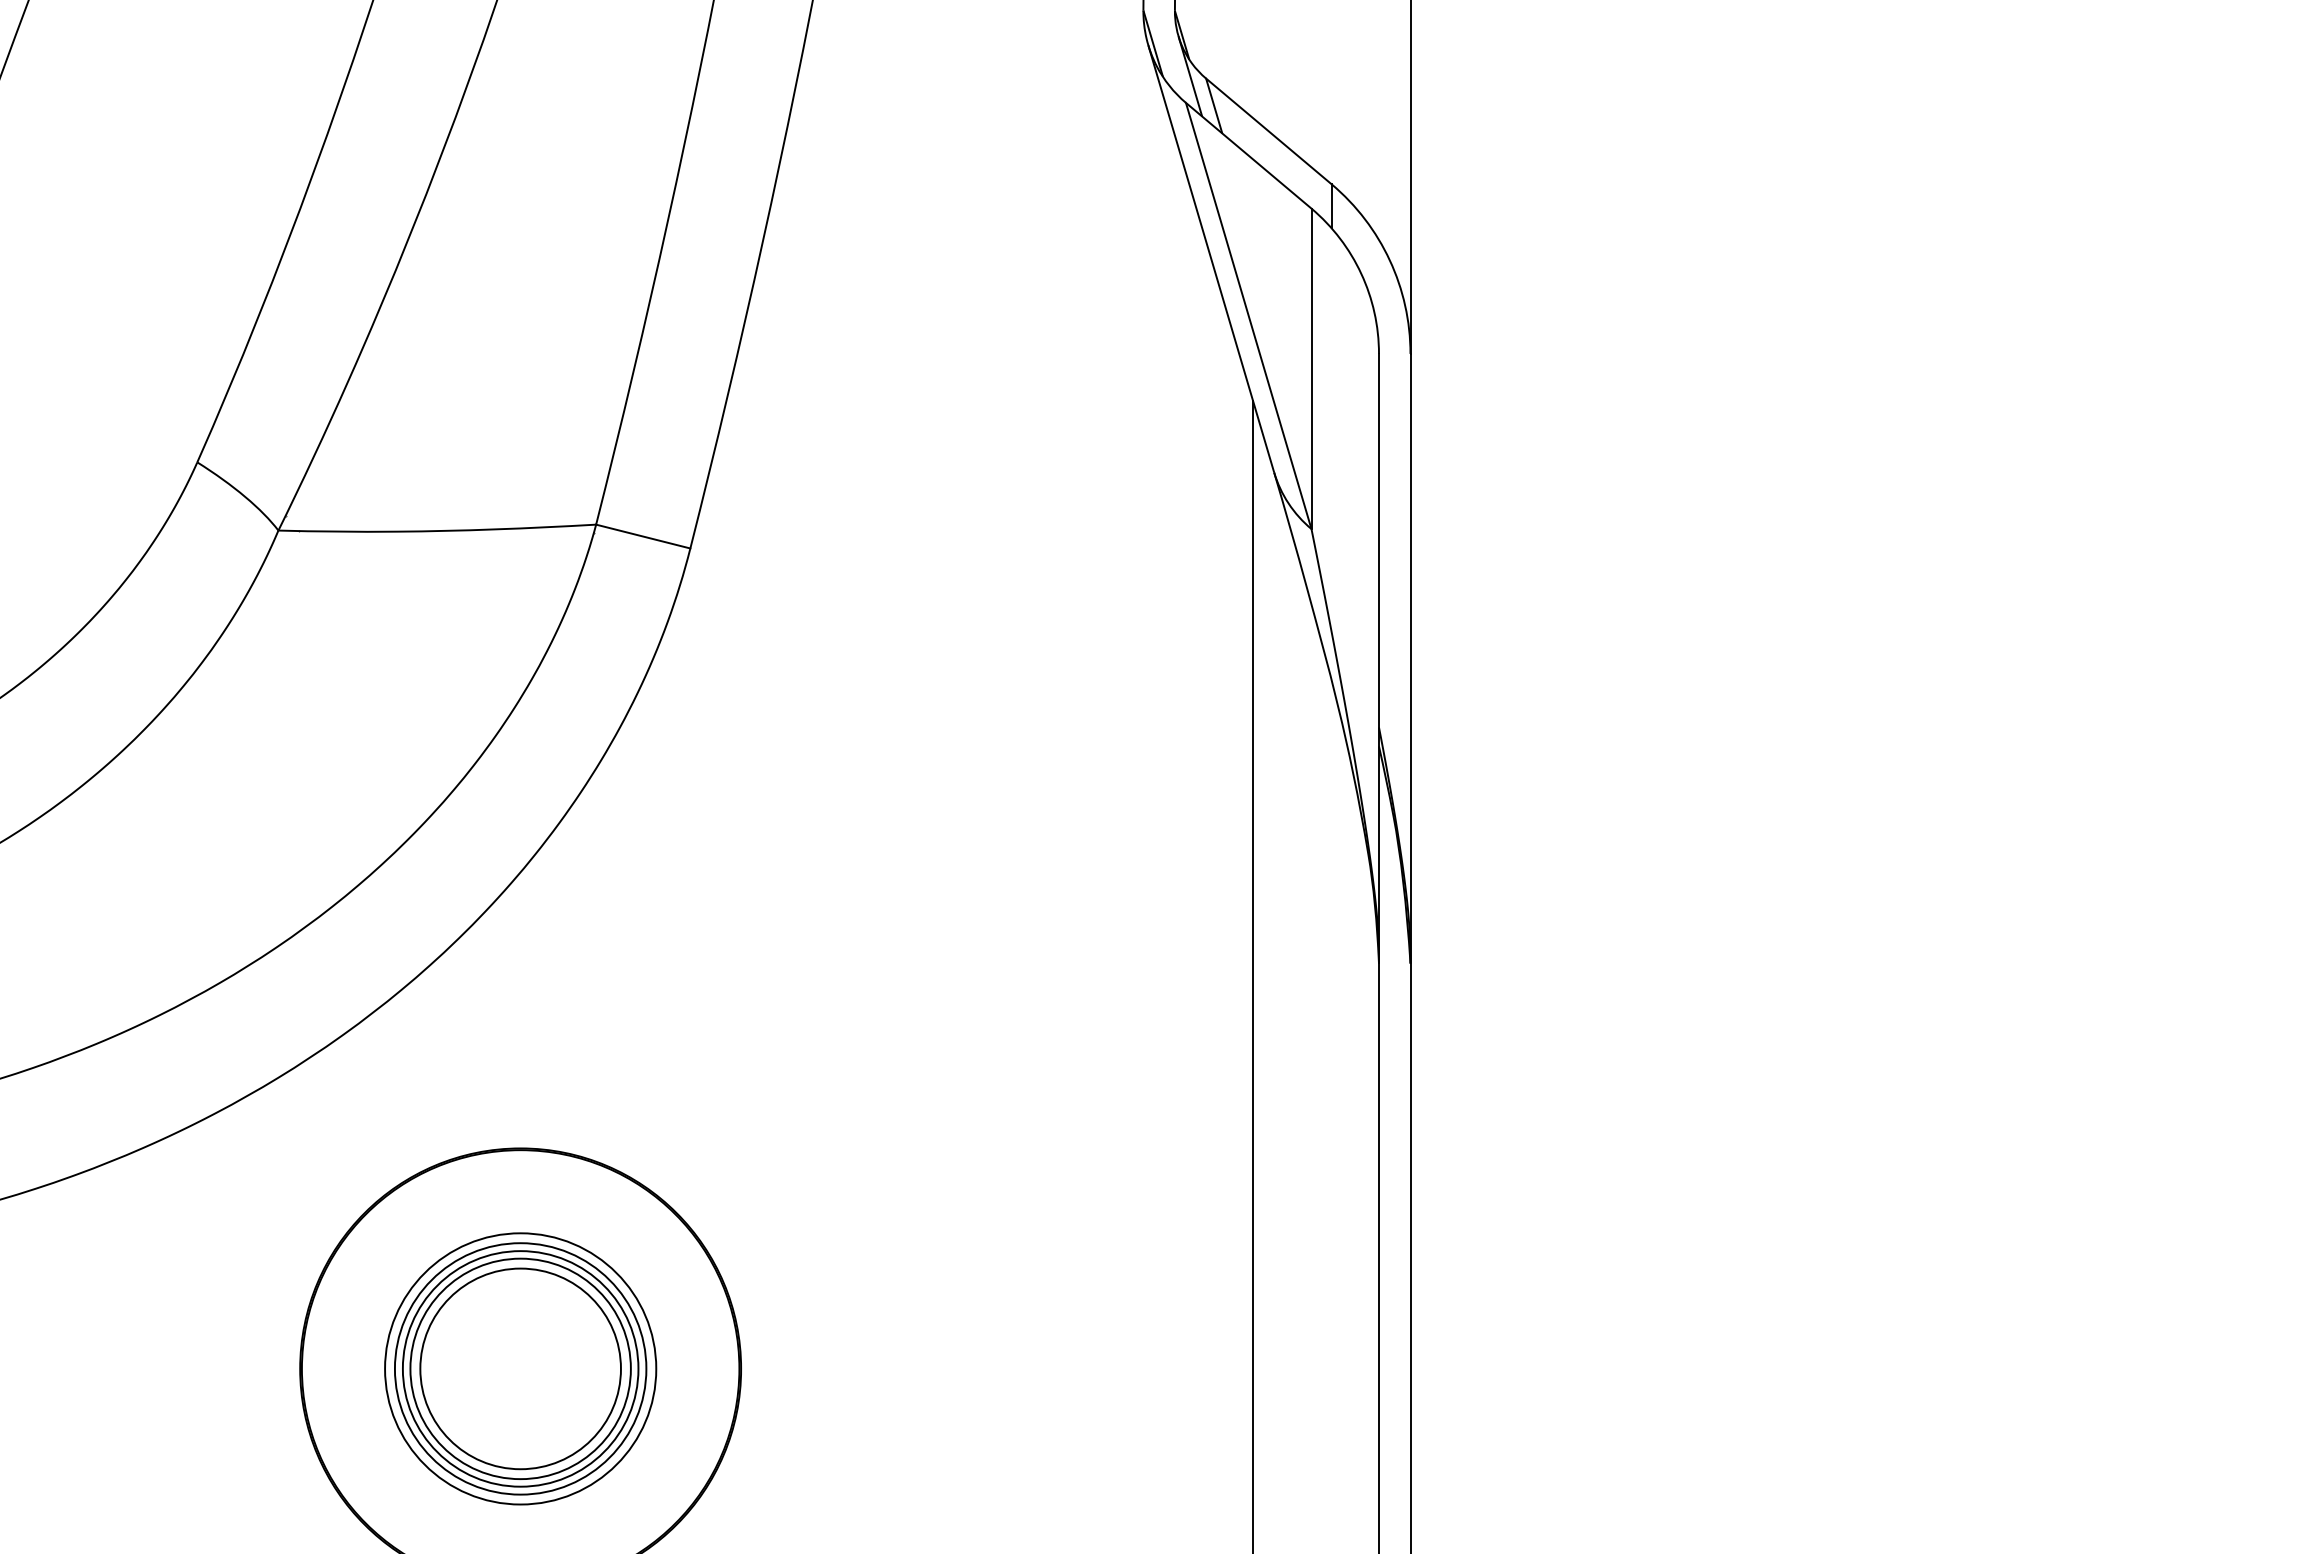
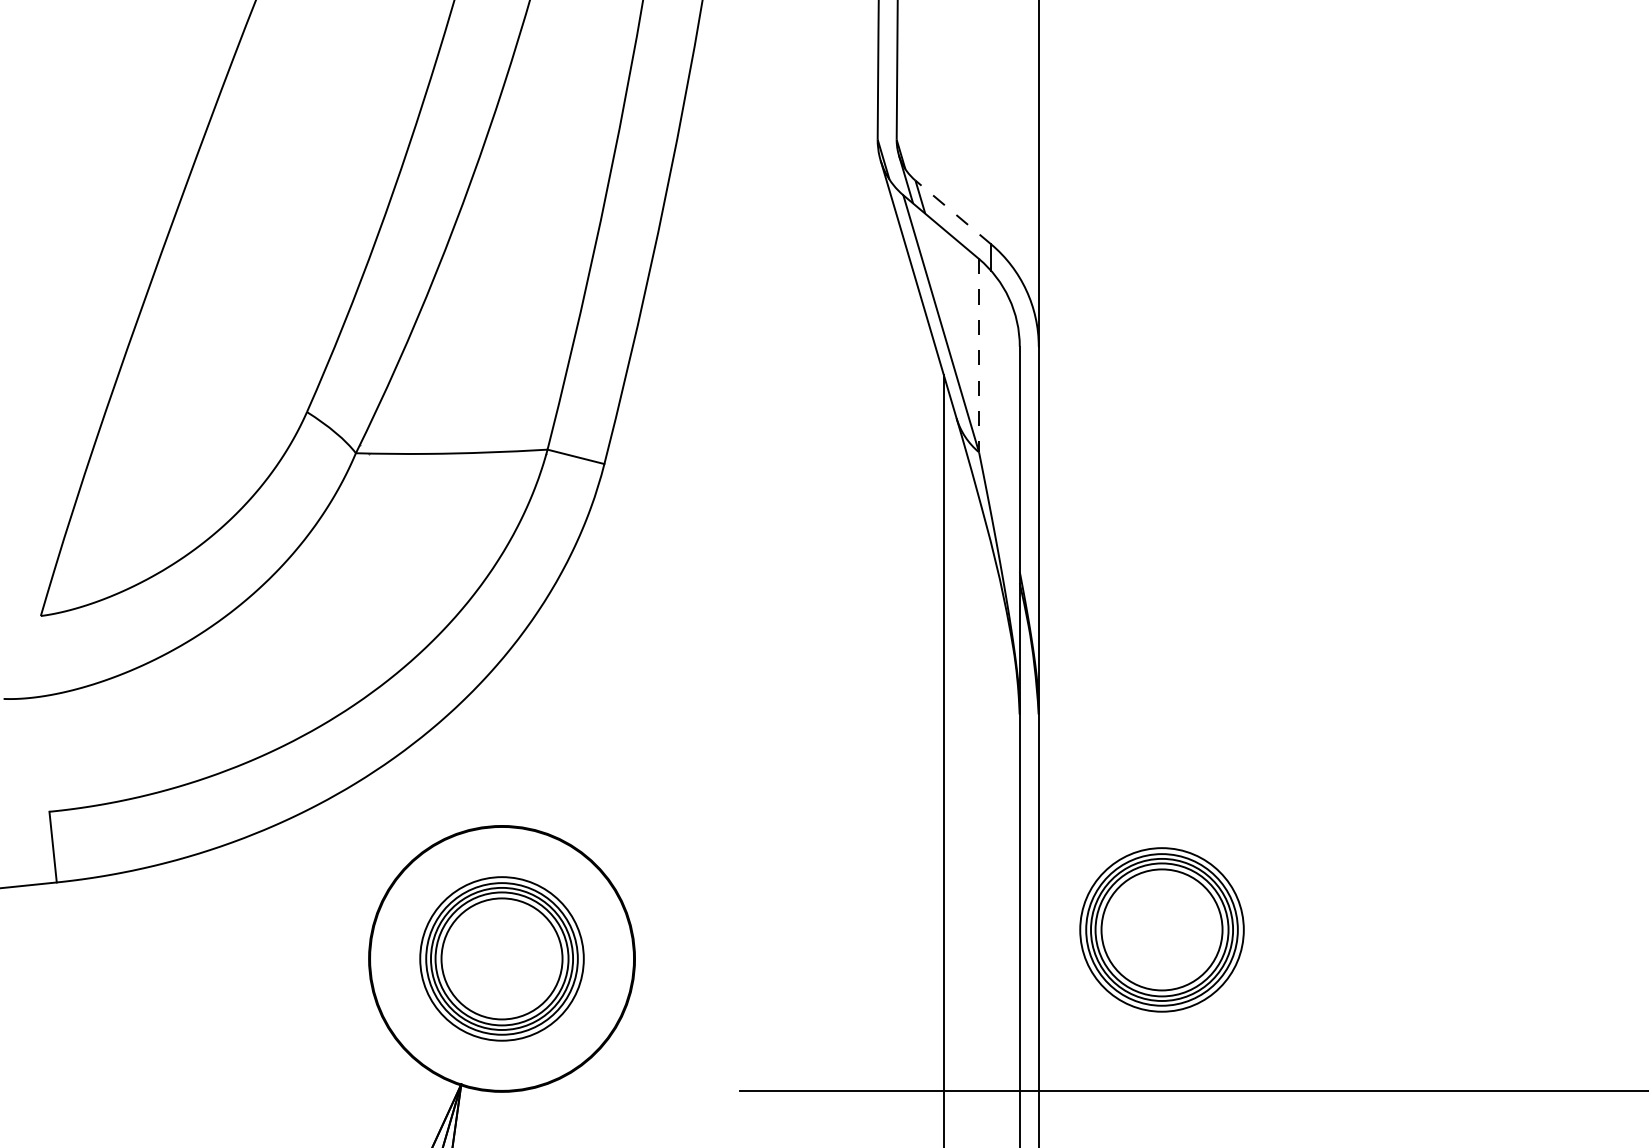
line: (1269, 131) -> (953, 212), solid -> dashed
line: (1312, 368) -> (979, 355), solid -> dashed
part: (1613, 1320) -> (1161, 929), added

